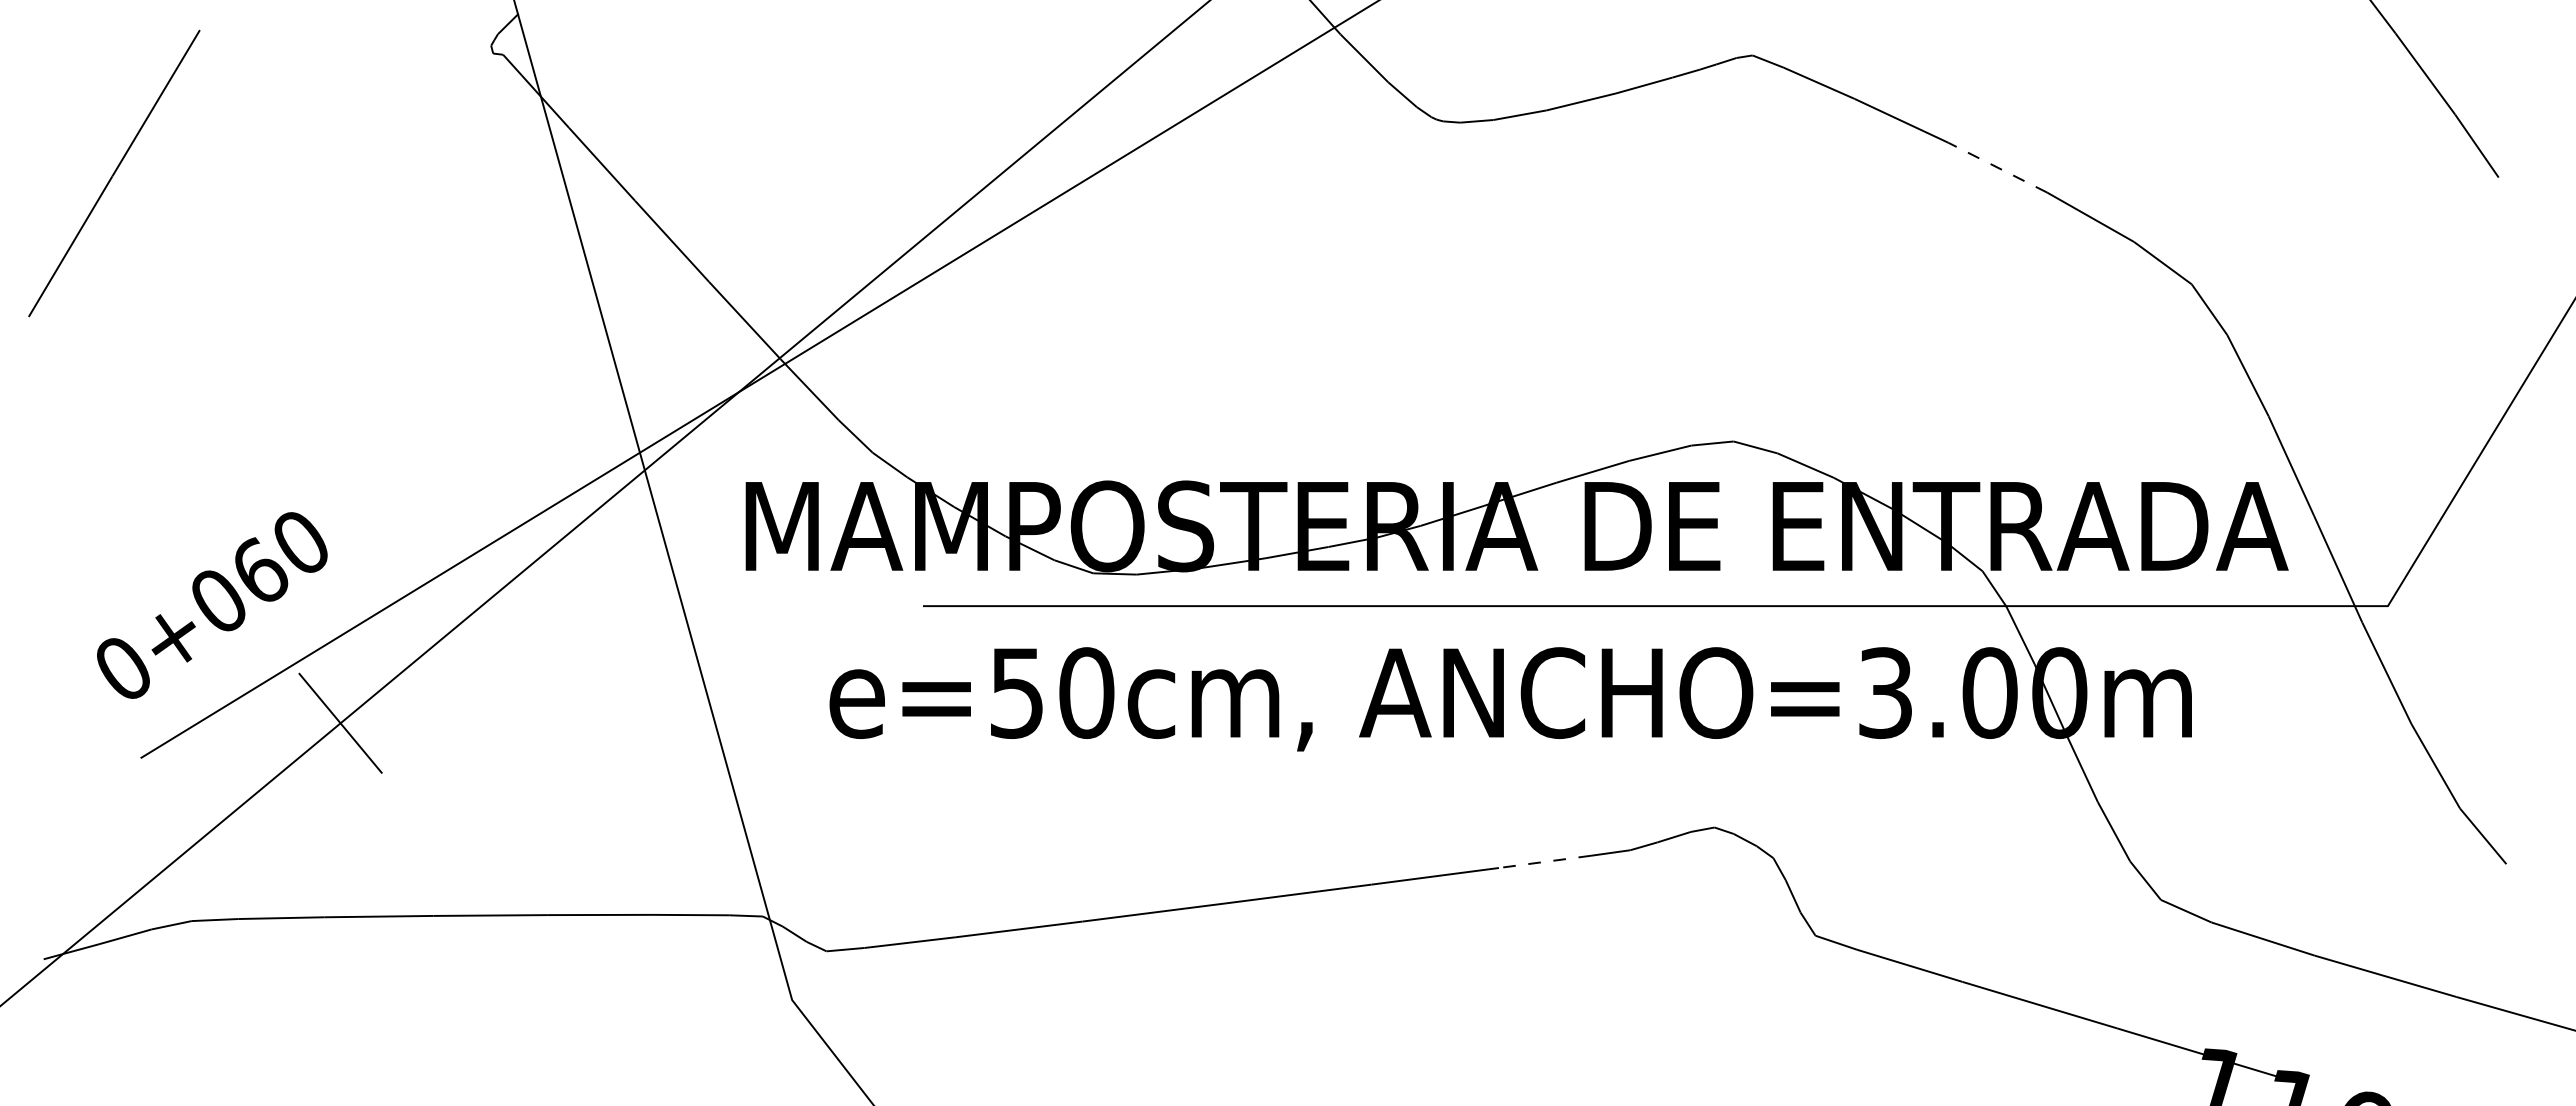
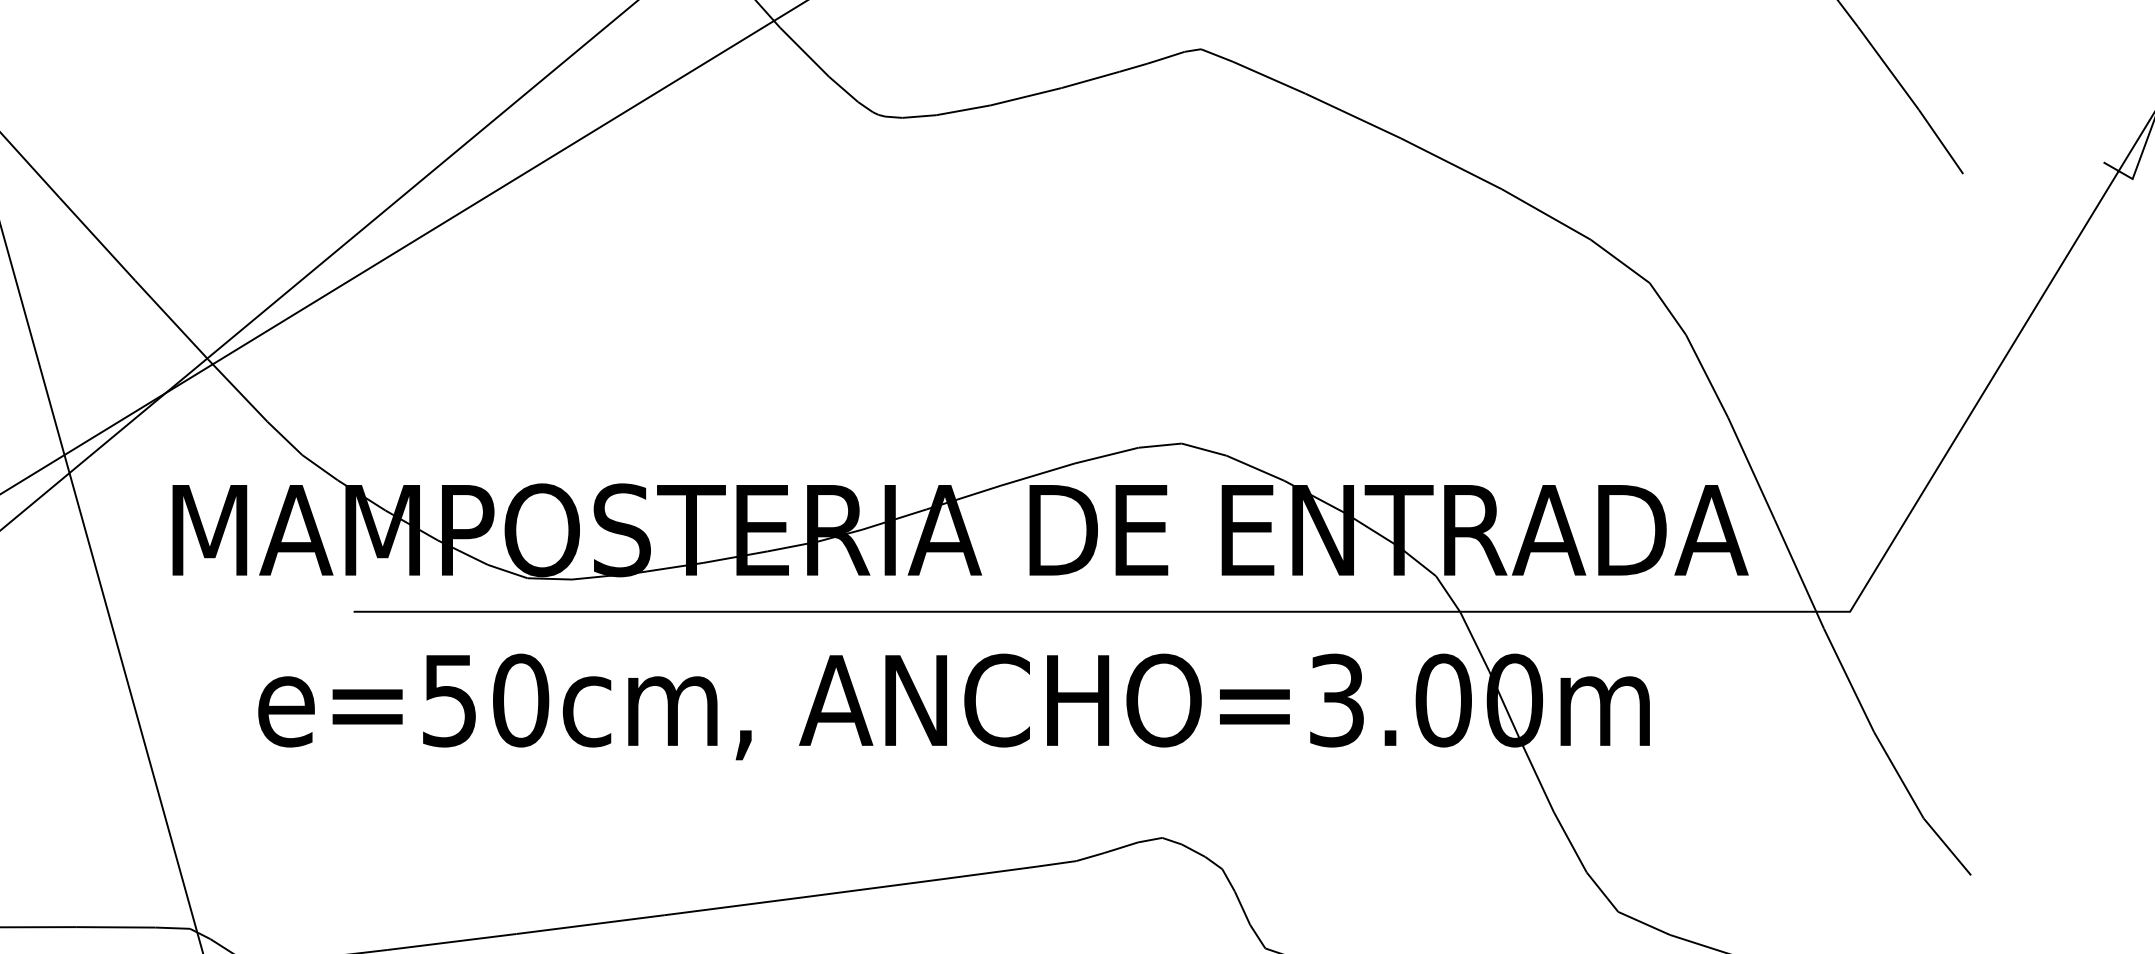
line: (1997, 167) -> (1451, 163), dashed -> solid
line: (1544, 861) -> (988, 872), dashed -> solid

